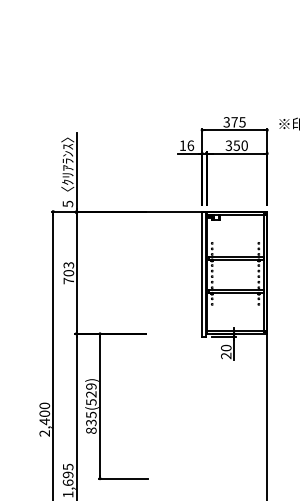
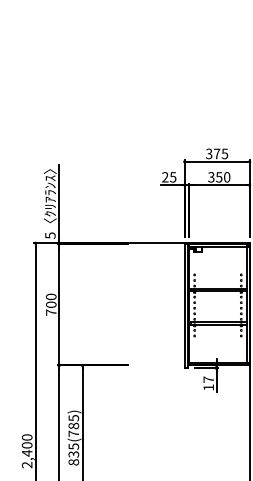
text: (186, 145) -> (168, 177), 16 -> 25
text: (68, 265) -> (50, 297), 703 -> 700
text: (226, 351) -> (208, 383), 20 -> 17
text: (91, 394) -> (73, 426), 835(529) -> 835(785)

